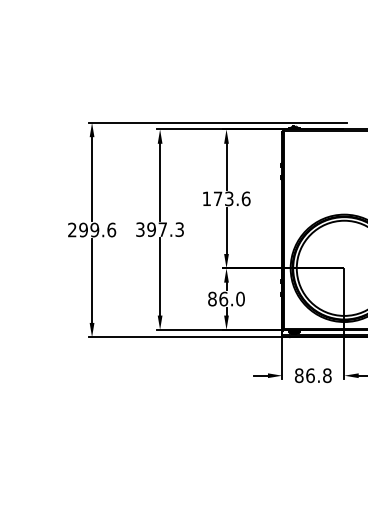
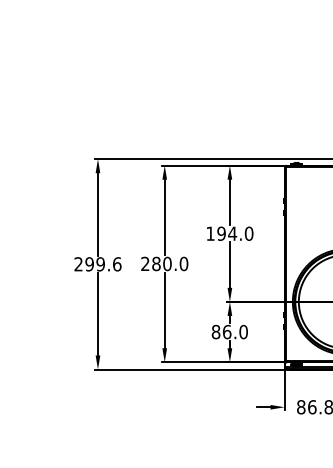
text: (231, 198) -> (234, 233), 173.6 -> 194.0
text: (160, 229) -> (165, 263), 397.3 -> 280.0

